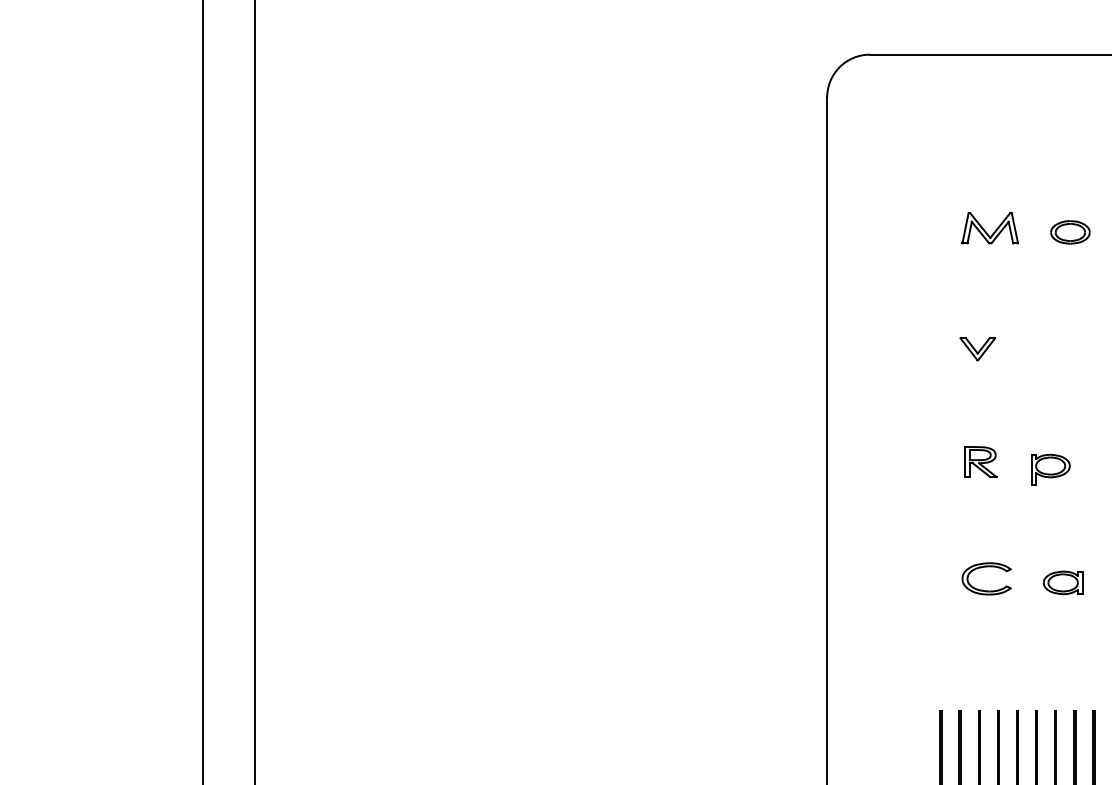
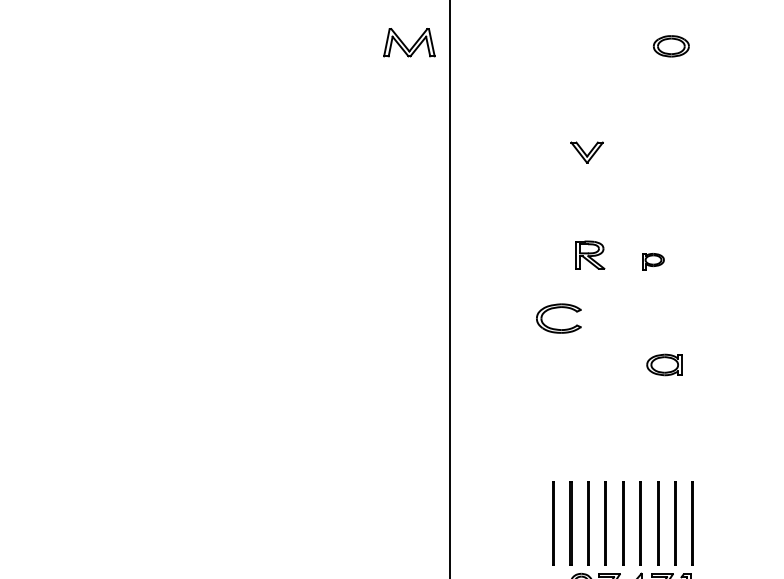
part: (989, 228) -> (408, 42), moved
part: (1050, 469) -> (653, 261), size x0.6
part: (986, 567) -> (558, 308), moved

